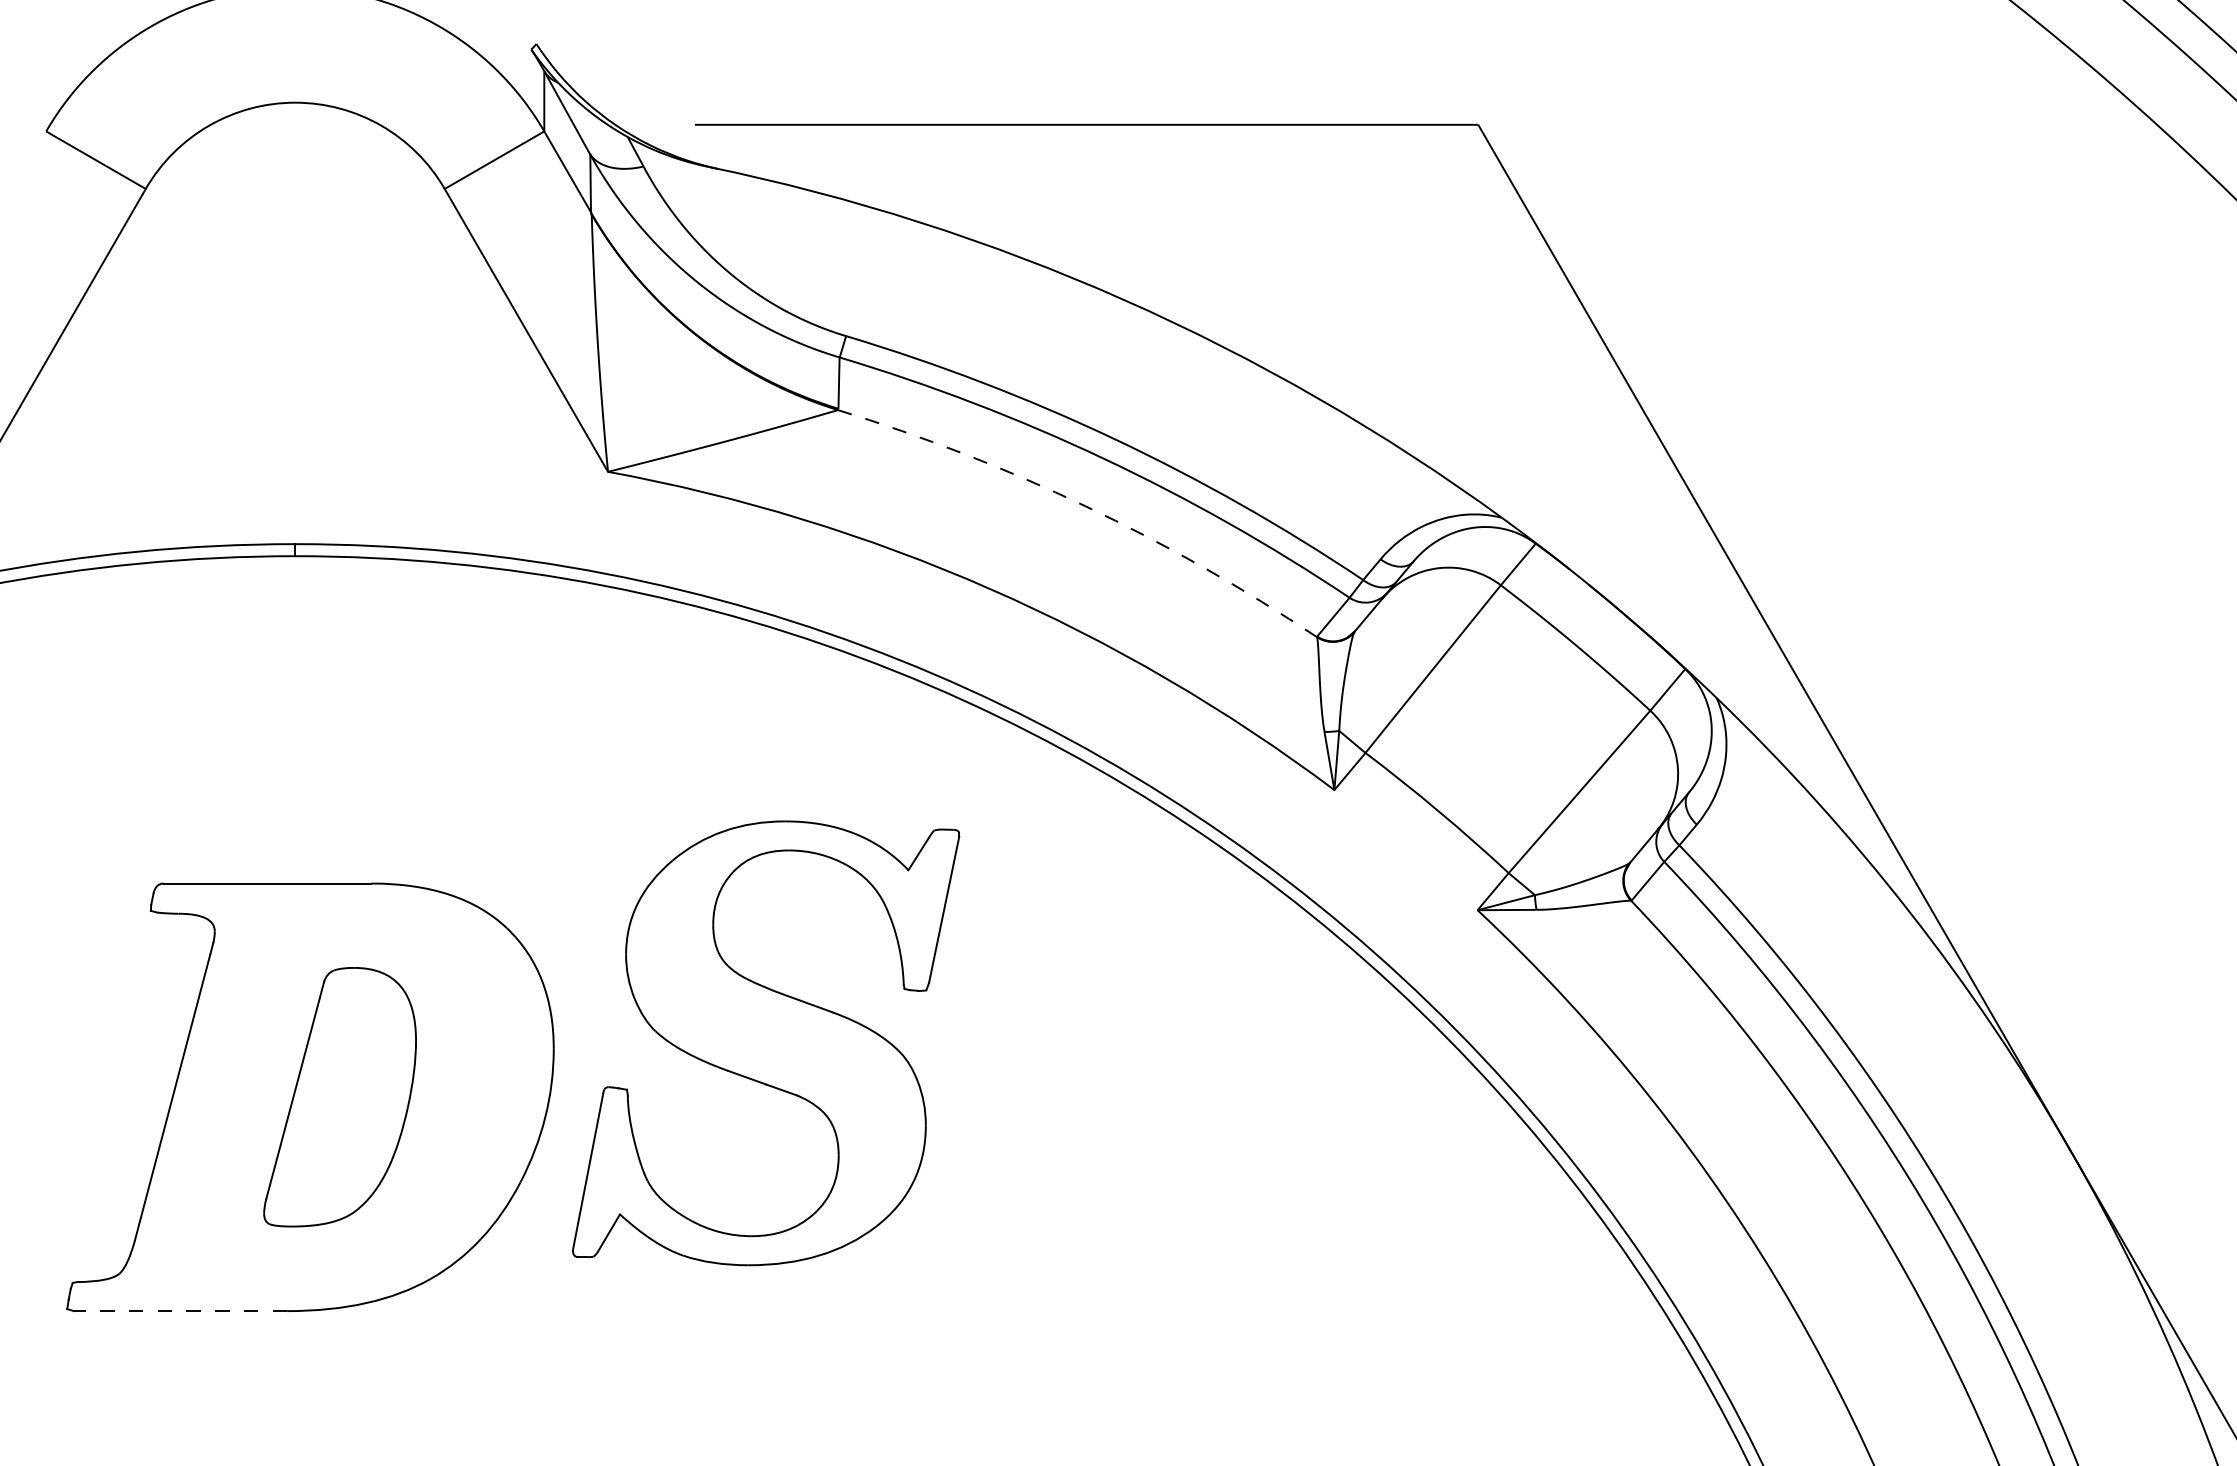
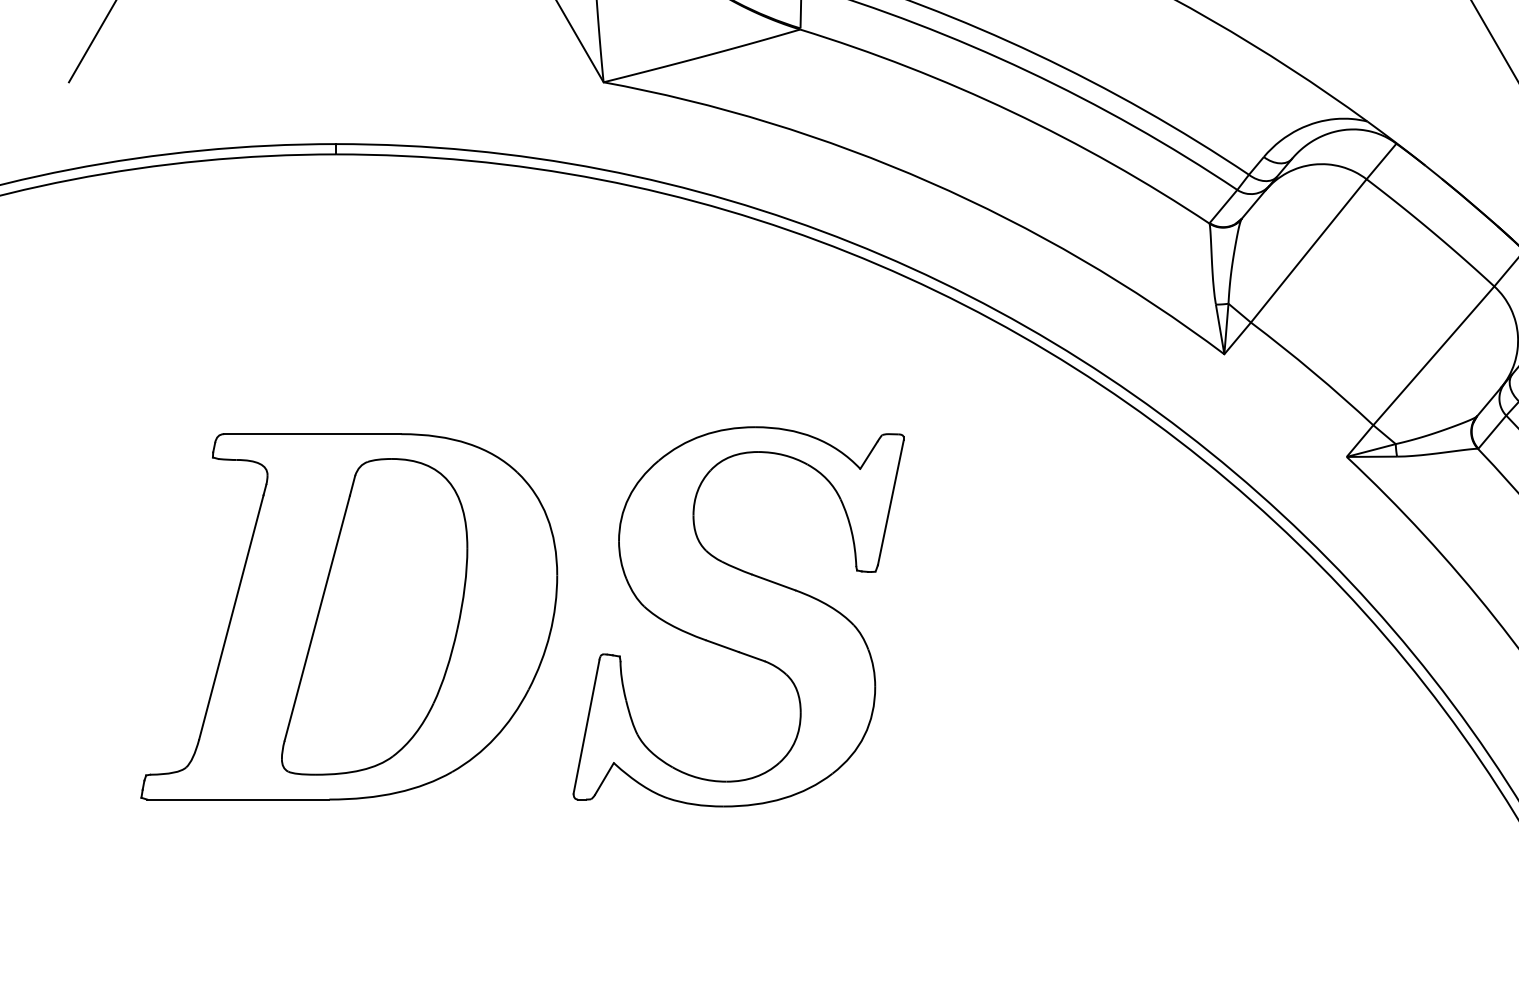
arc: (1085, 506) -> (1011, 111), dashed -> solid
part: (766, 1043) -> (739, 617), moved
part: (339, 1096) -> (374, 616), size x1.43
line: (180, 1311) -> (238, 799), dashed -> solid

